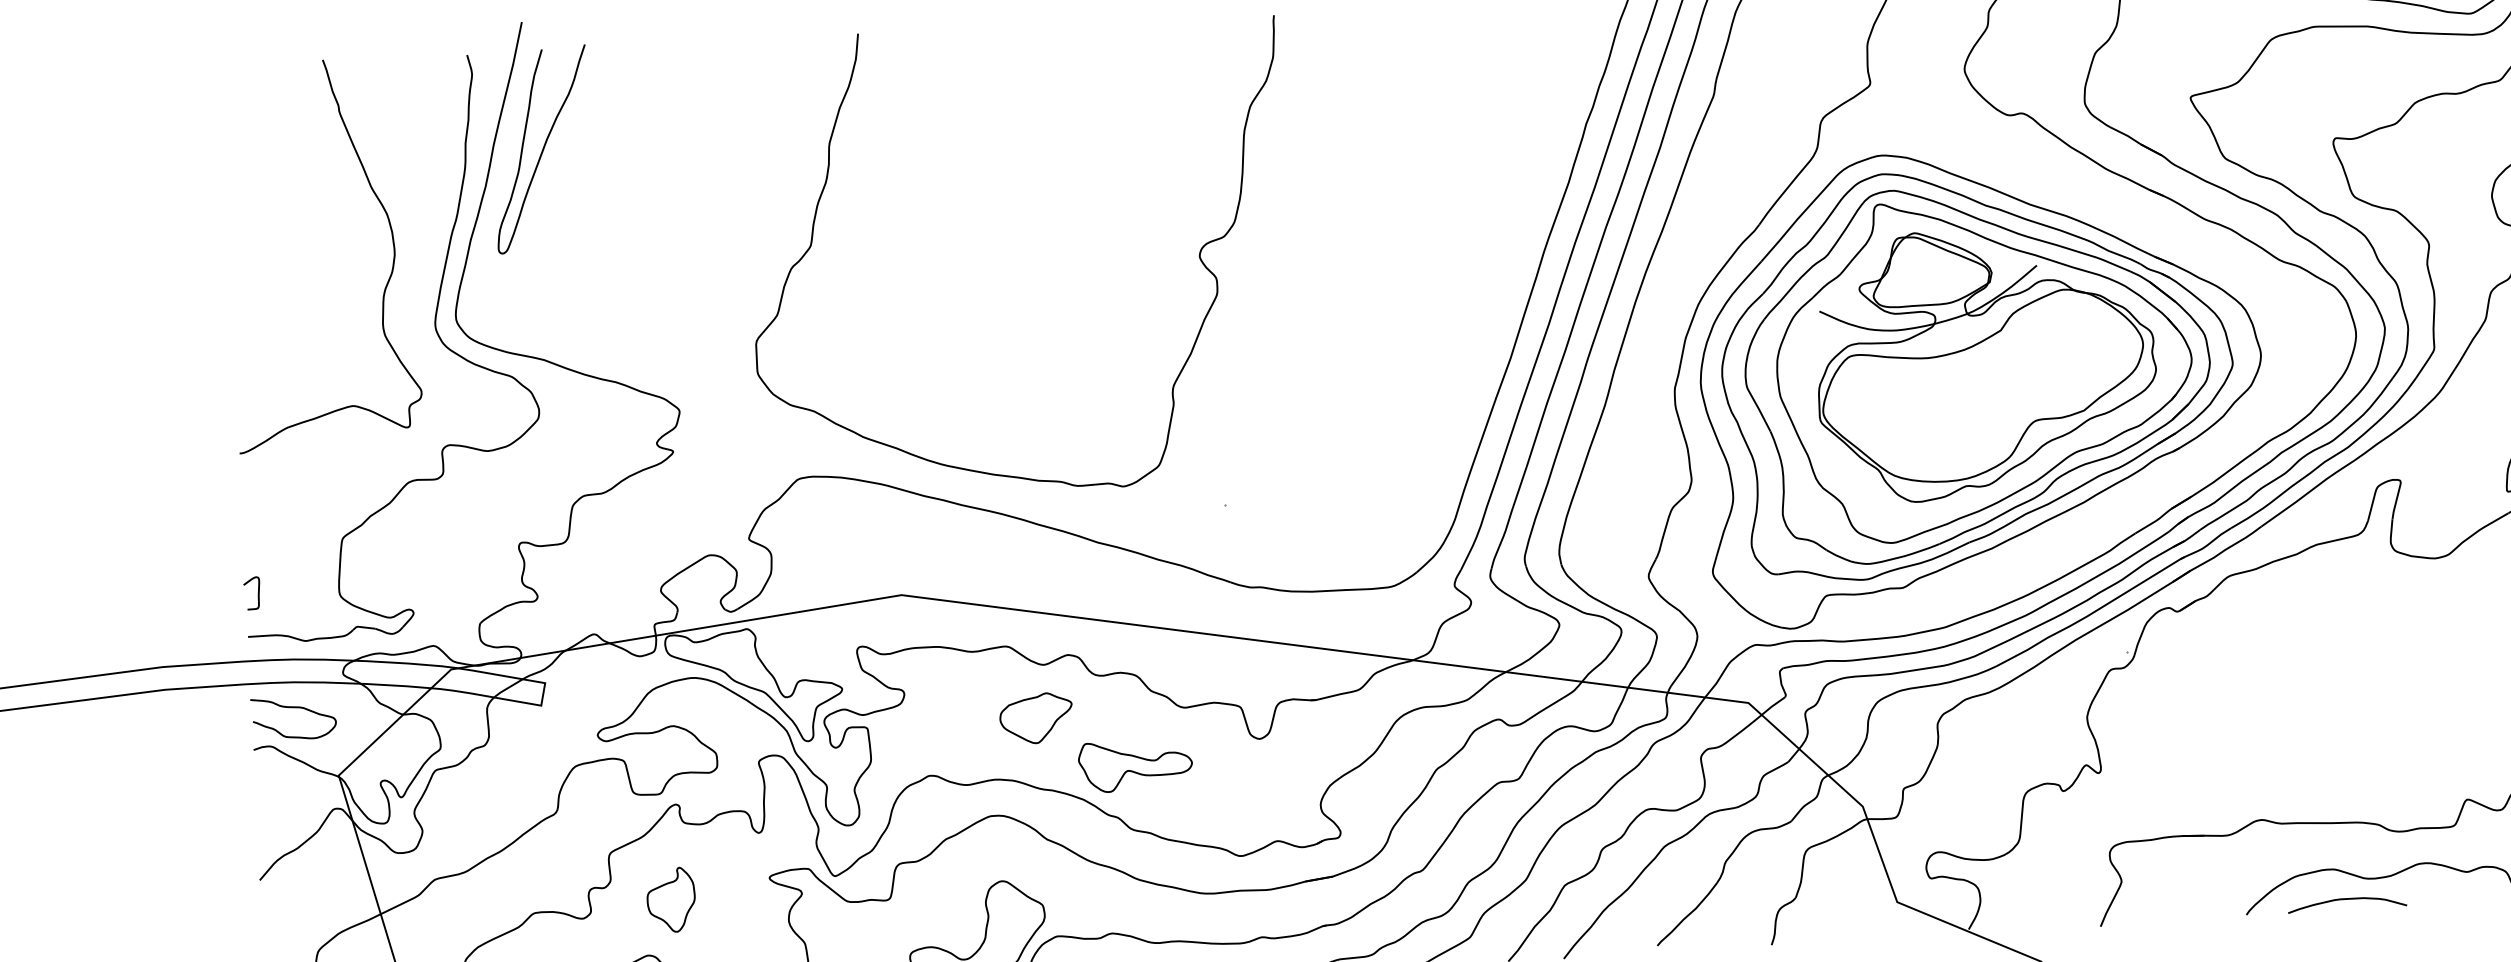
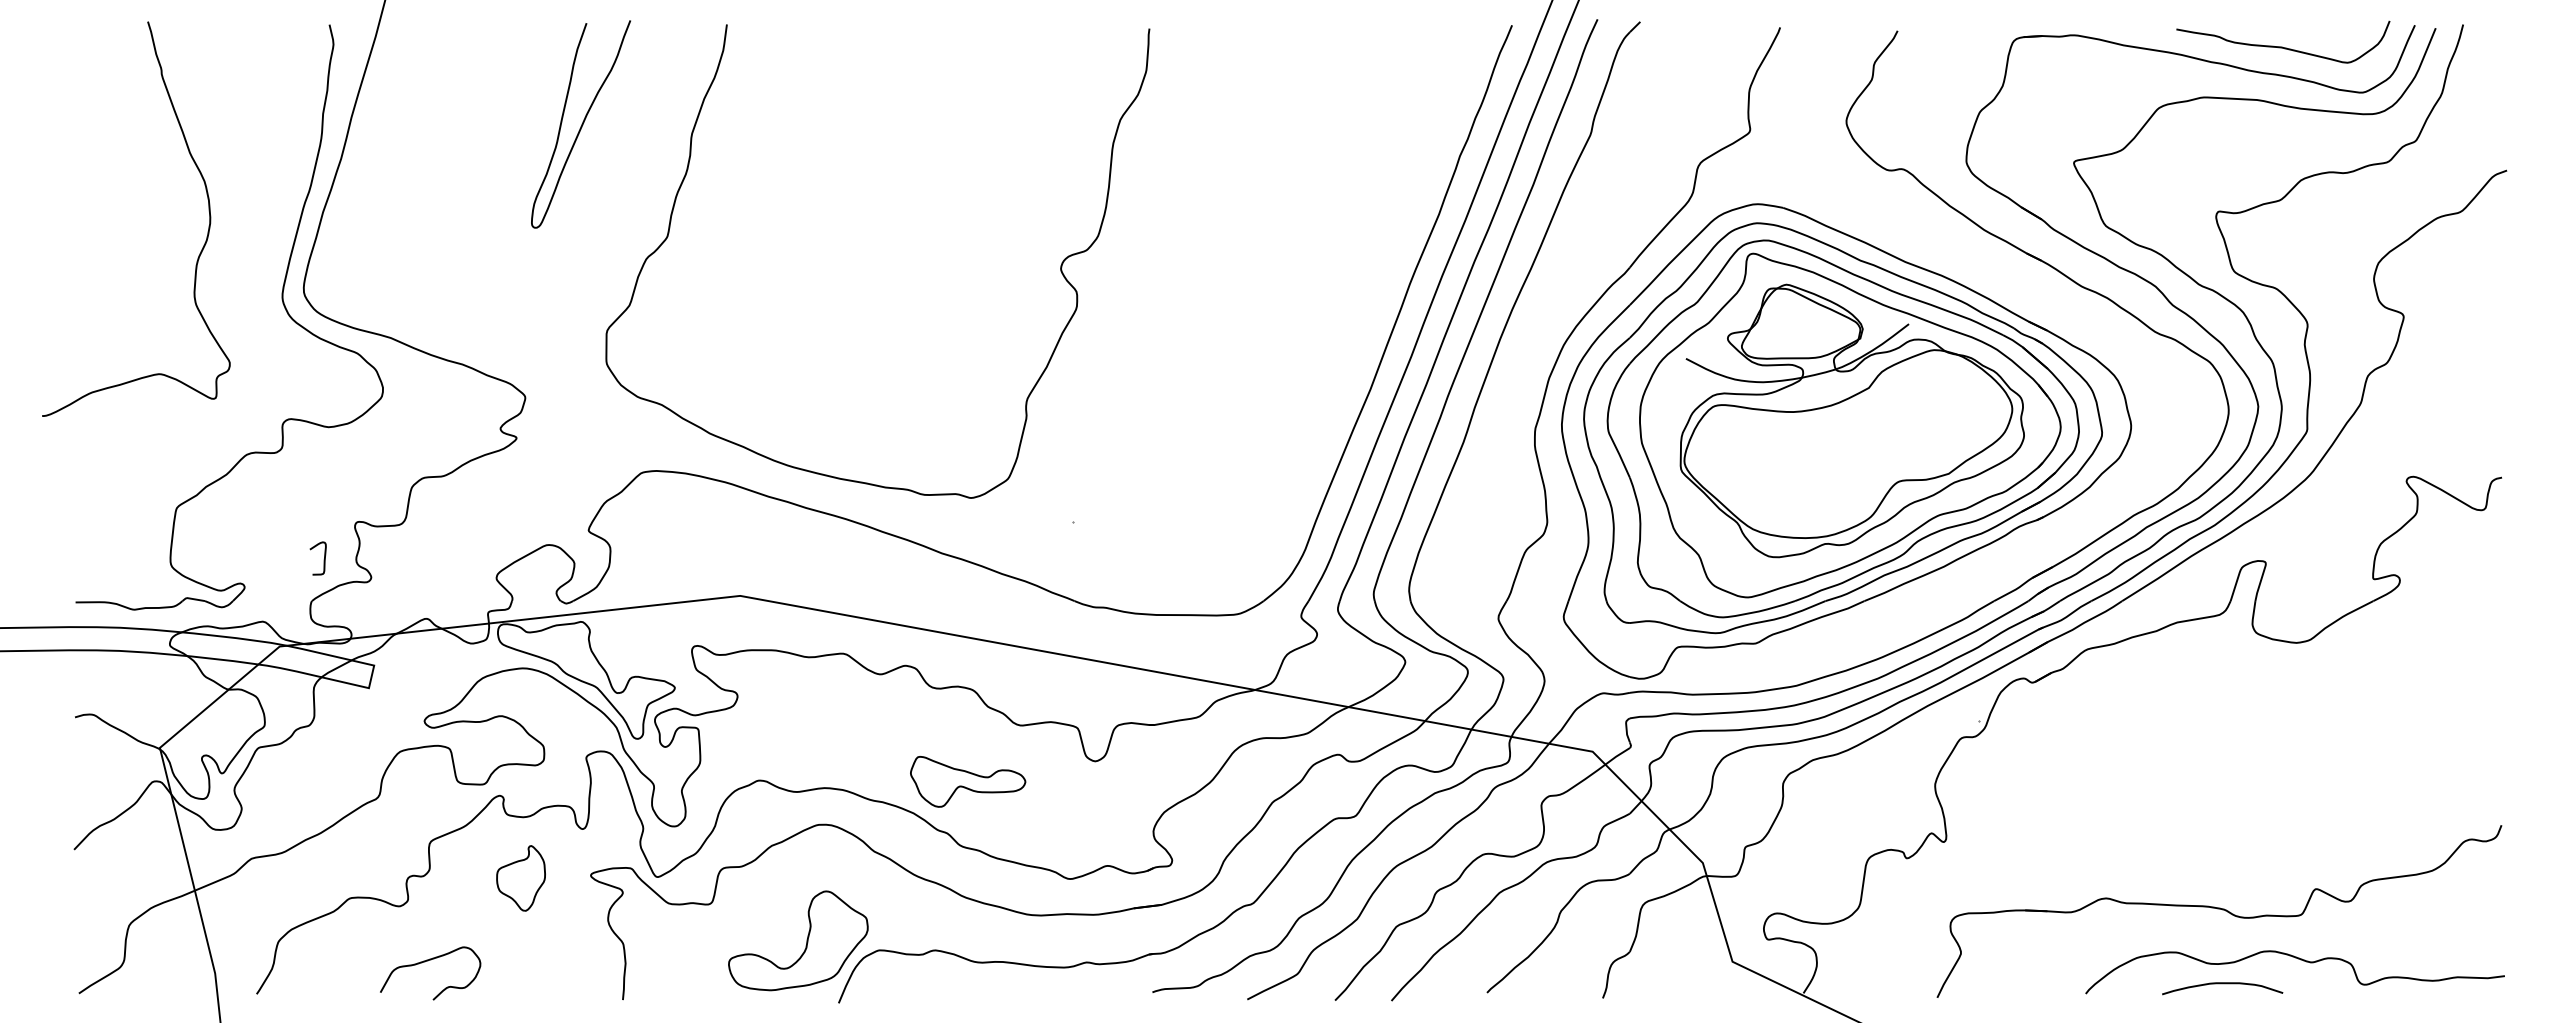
curve: (542, 149) -> (581, 124), moved
curve: (386, 283) -> (200, 251), moved
curve: (257, 594) -> (323, 559), moved
curve: (294, 708) -> (118, 677), removed
part: (1035, 718) -> (869, 728), removed
part: (670, 900) -> (520, 878), moved
curve: (2347, 900) -> (2222, 984), moved

